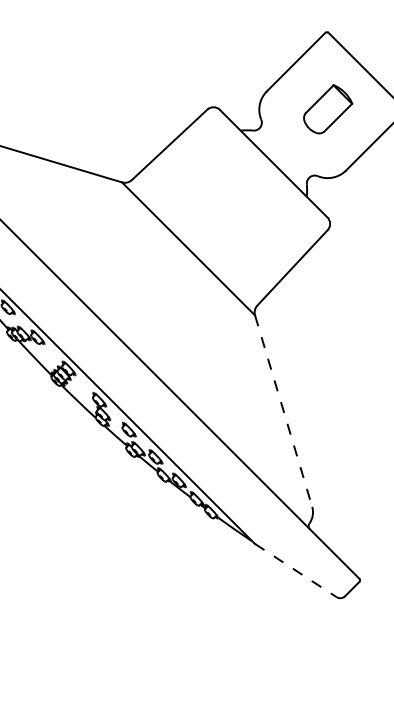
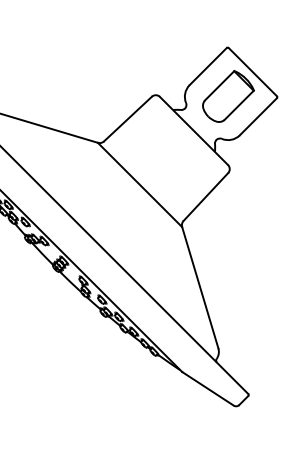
part: (328, 109) -> (228, 96), size x1.67
line: (283, 412) -> (200, 288), dashed -> solid
line: (295, 570) -> (207, 388), dashed -> solid

